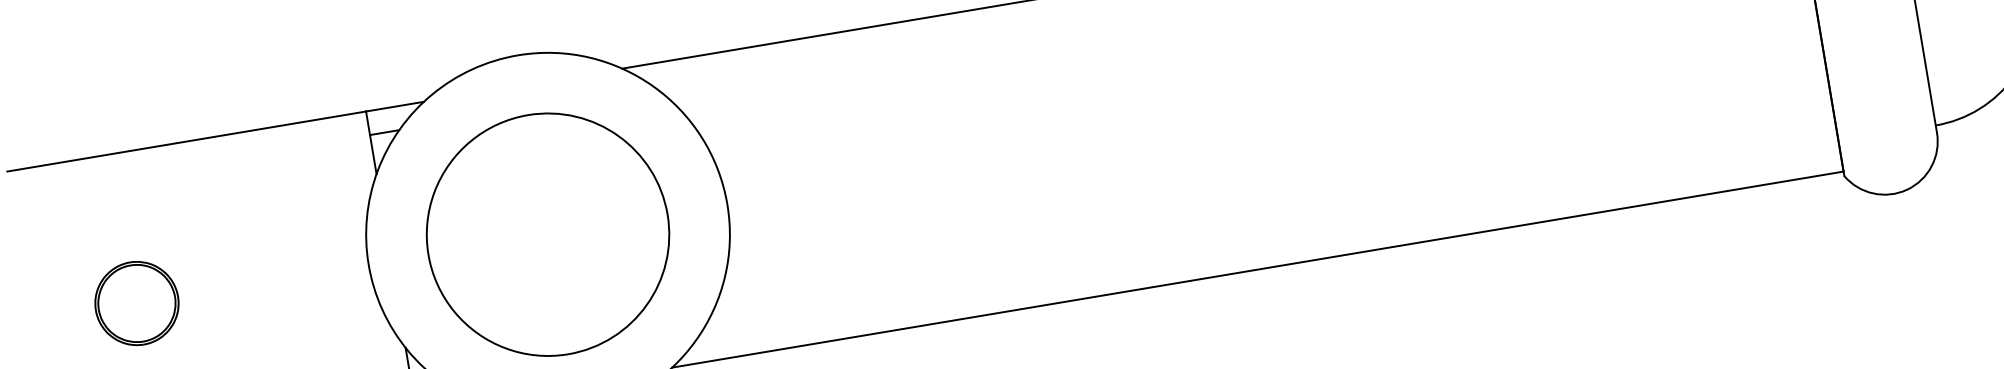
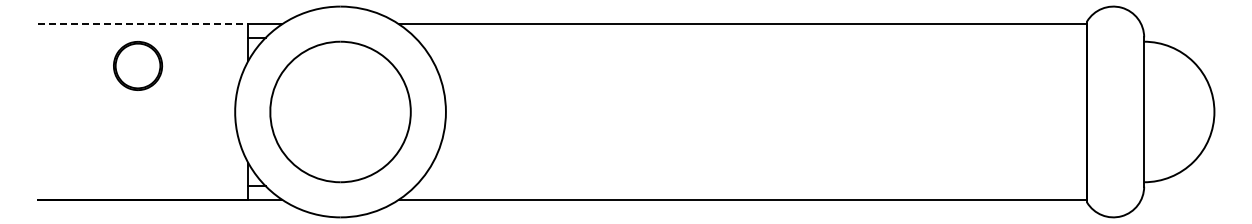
line: (187, 141) -> (143, 24), solid -> dashed
part: (137, 302) -> (138, 65), moved

